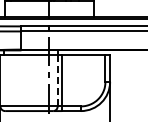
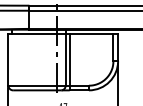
line: (57, 80) -> (65, 59), dashed -> solid

